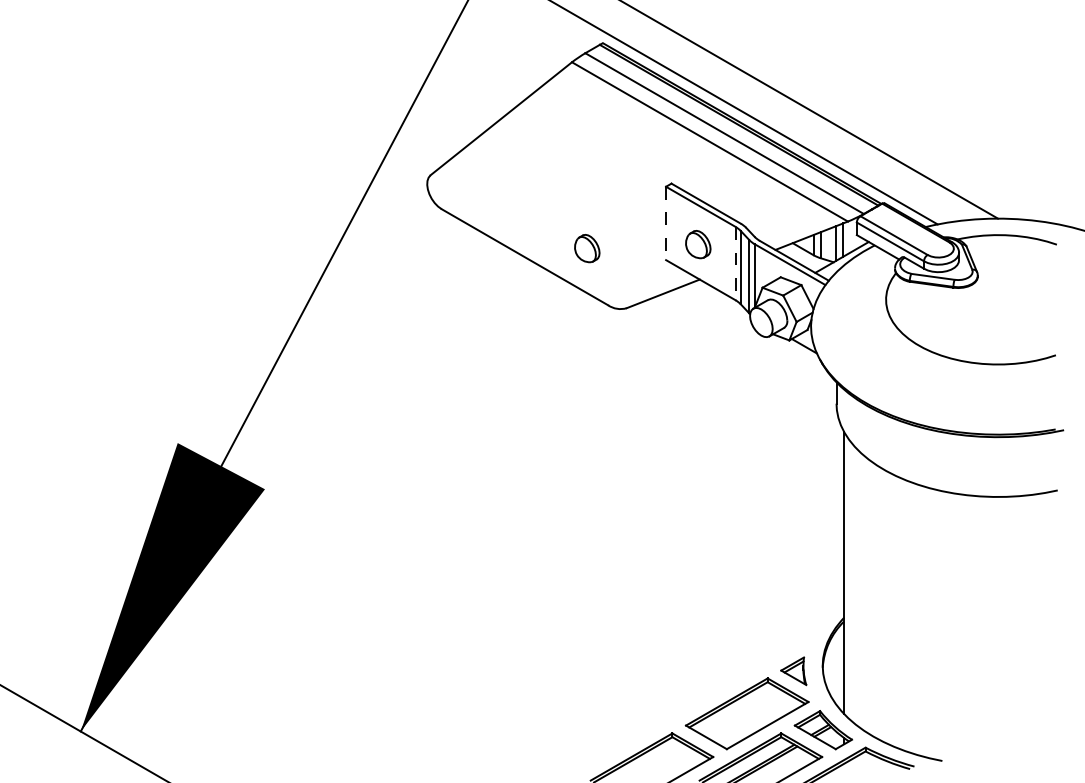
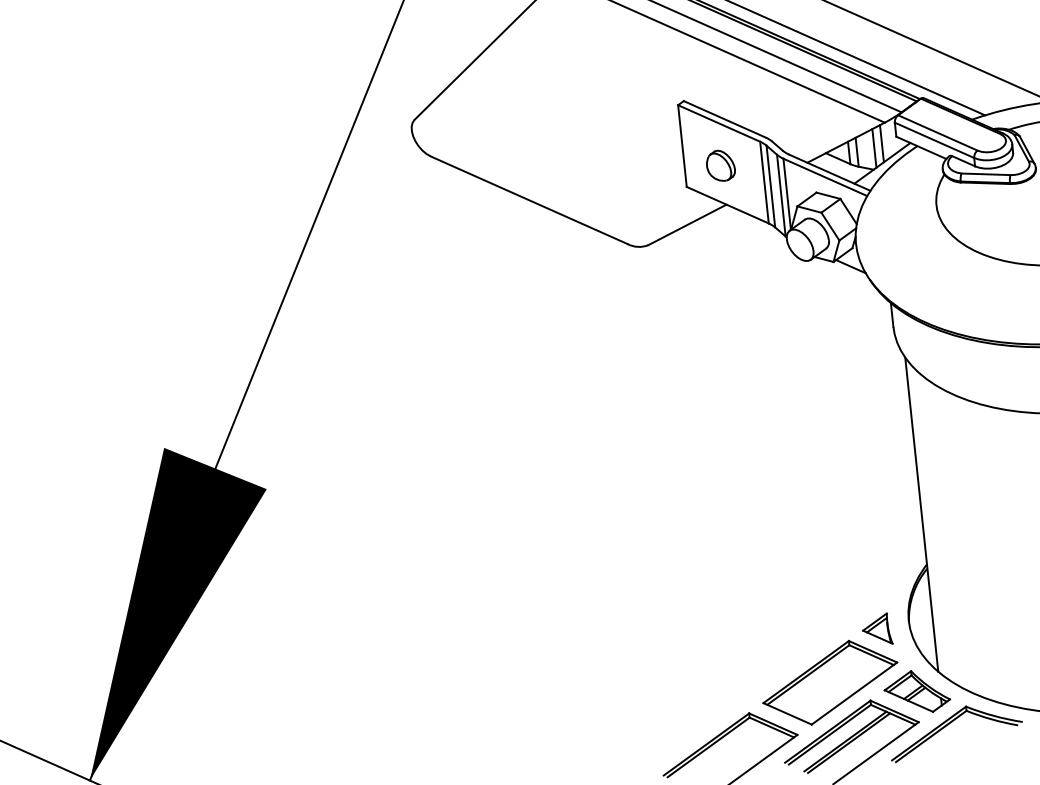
line: (666, 223) -> (682, 146), dashed -> solid
part: (587, 248) -> (597, 183), removed
line: (735, 263) -> (764, 182), dashed -> solid

